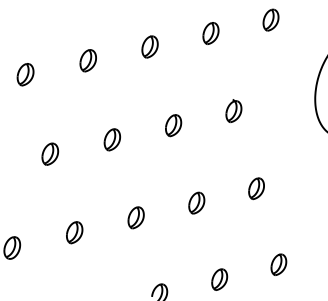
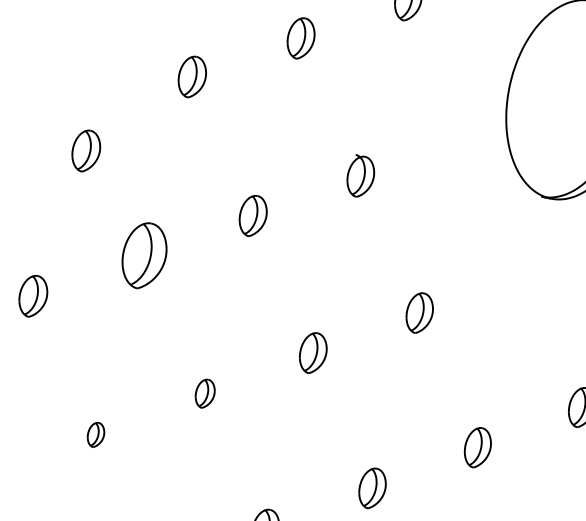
part: (87, 60) -> (84, 150), moved
part: (111, 139) -> (142, 255), size x1.6
part: (135, 217) -> (203, 393), size x0.7
part: (74, 232) -> (95, 434), size x0.6

